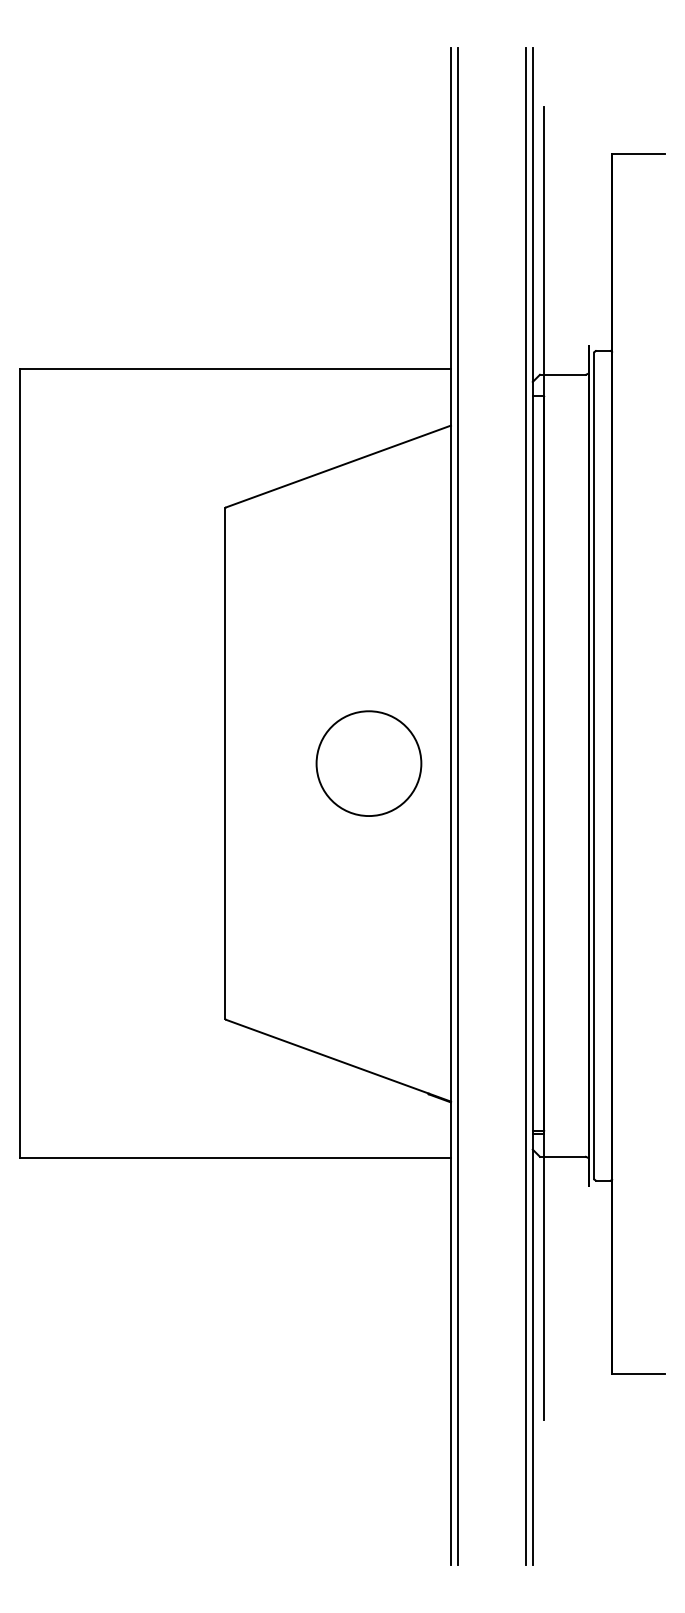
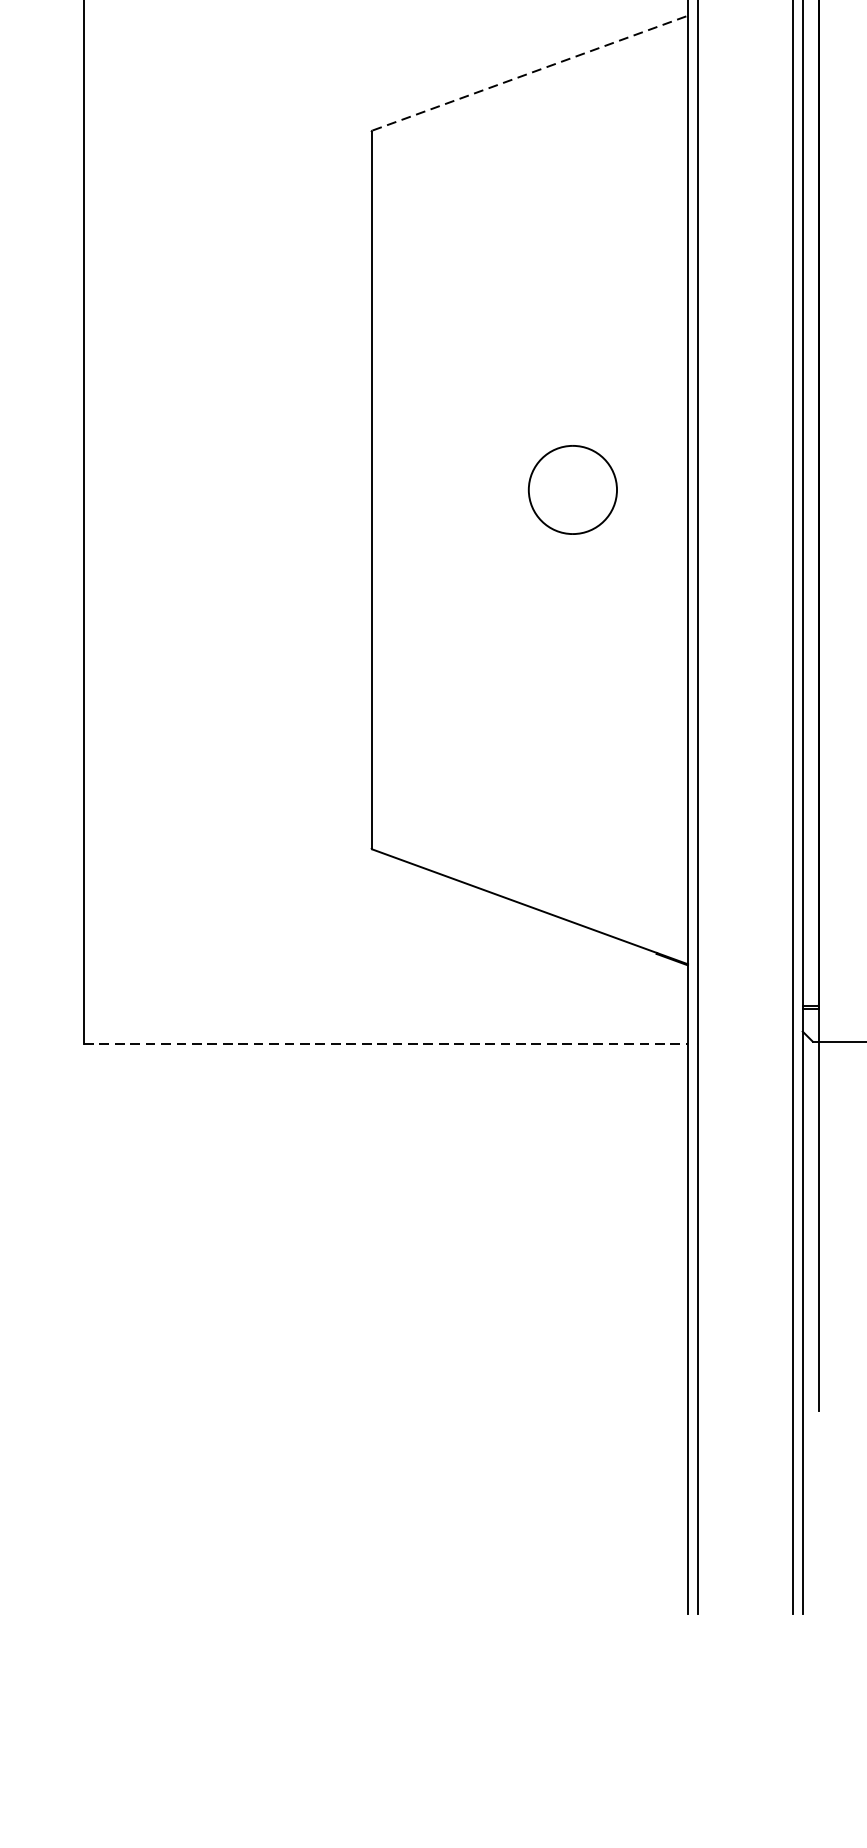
line: (338, 466) -> (530, 73), solid -> dashed
part: (368, 763) -> (572, 489), size x0.6
line: (236, 1158) -> (387, 1044), solid -> dashed

